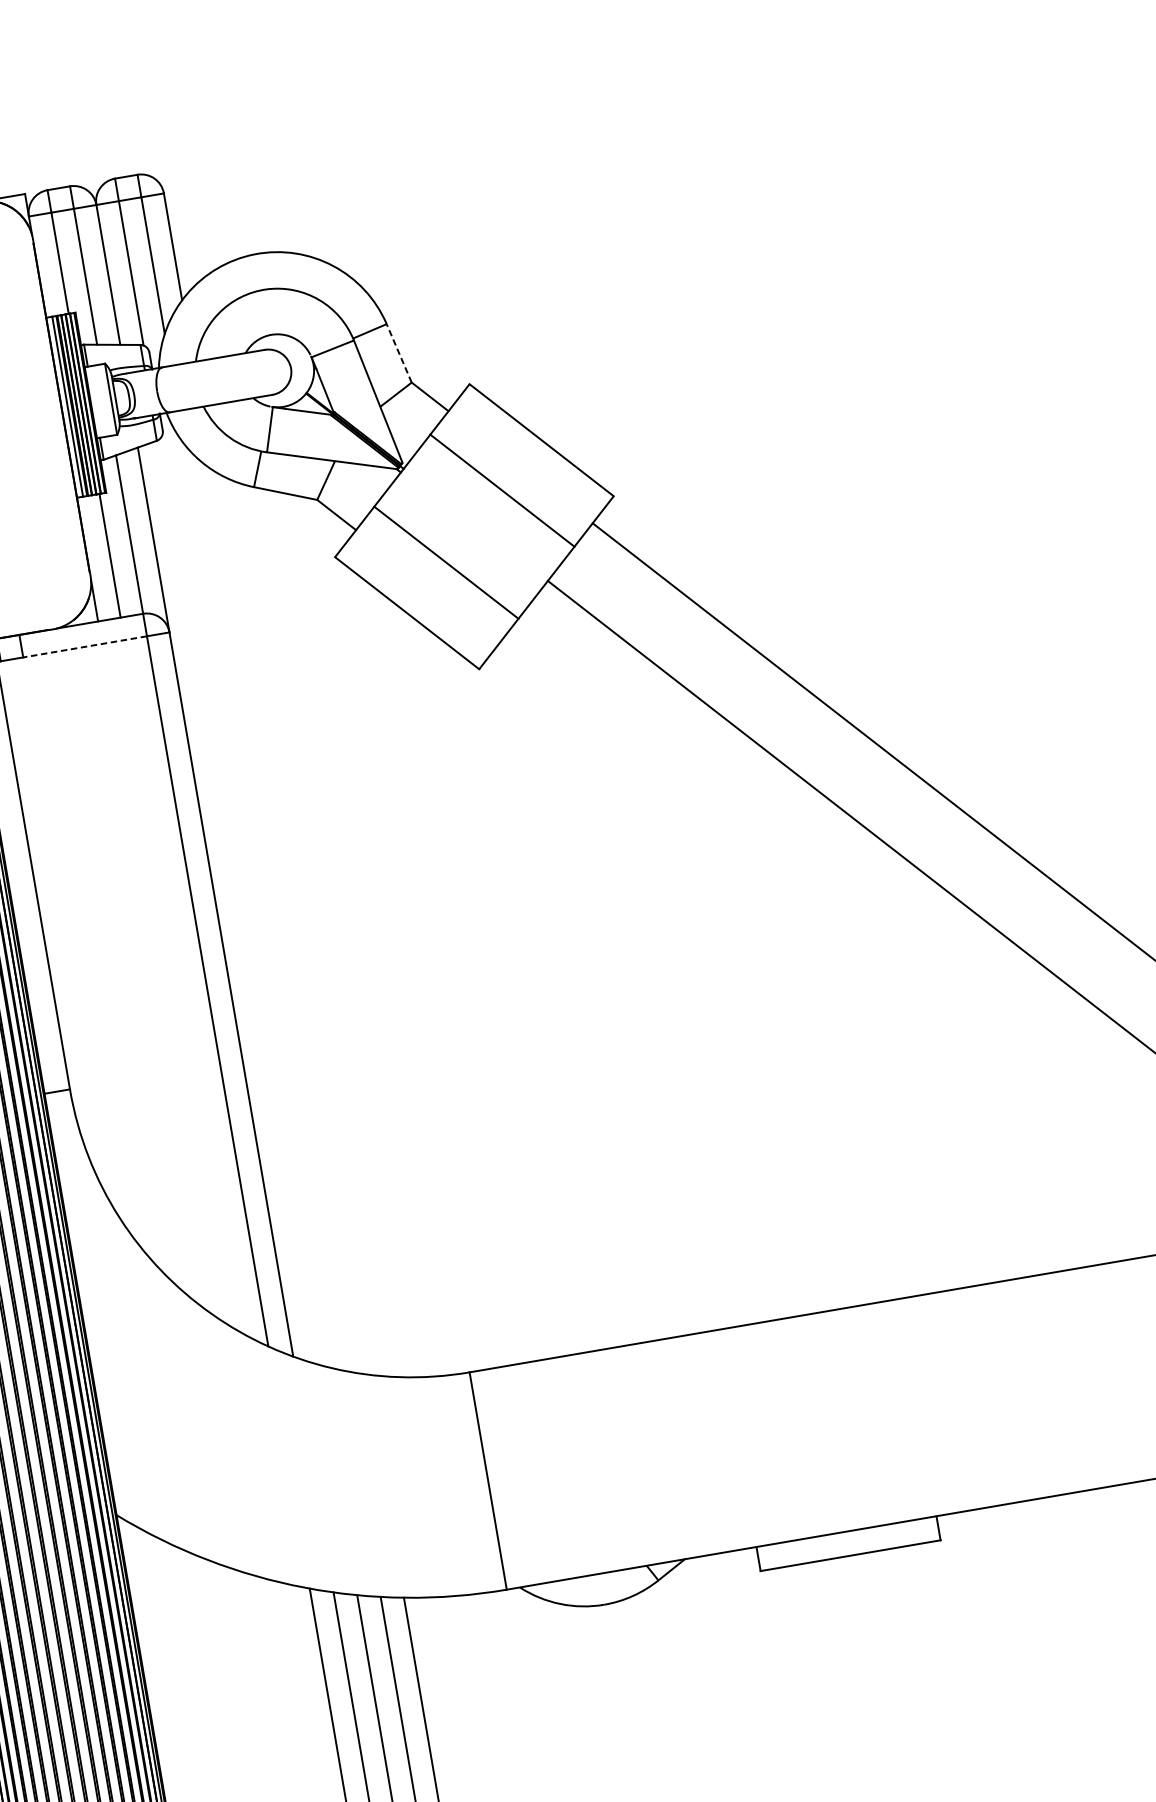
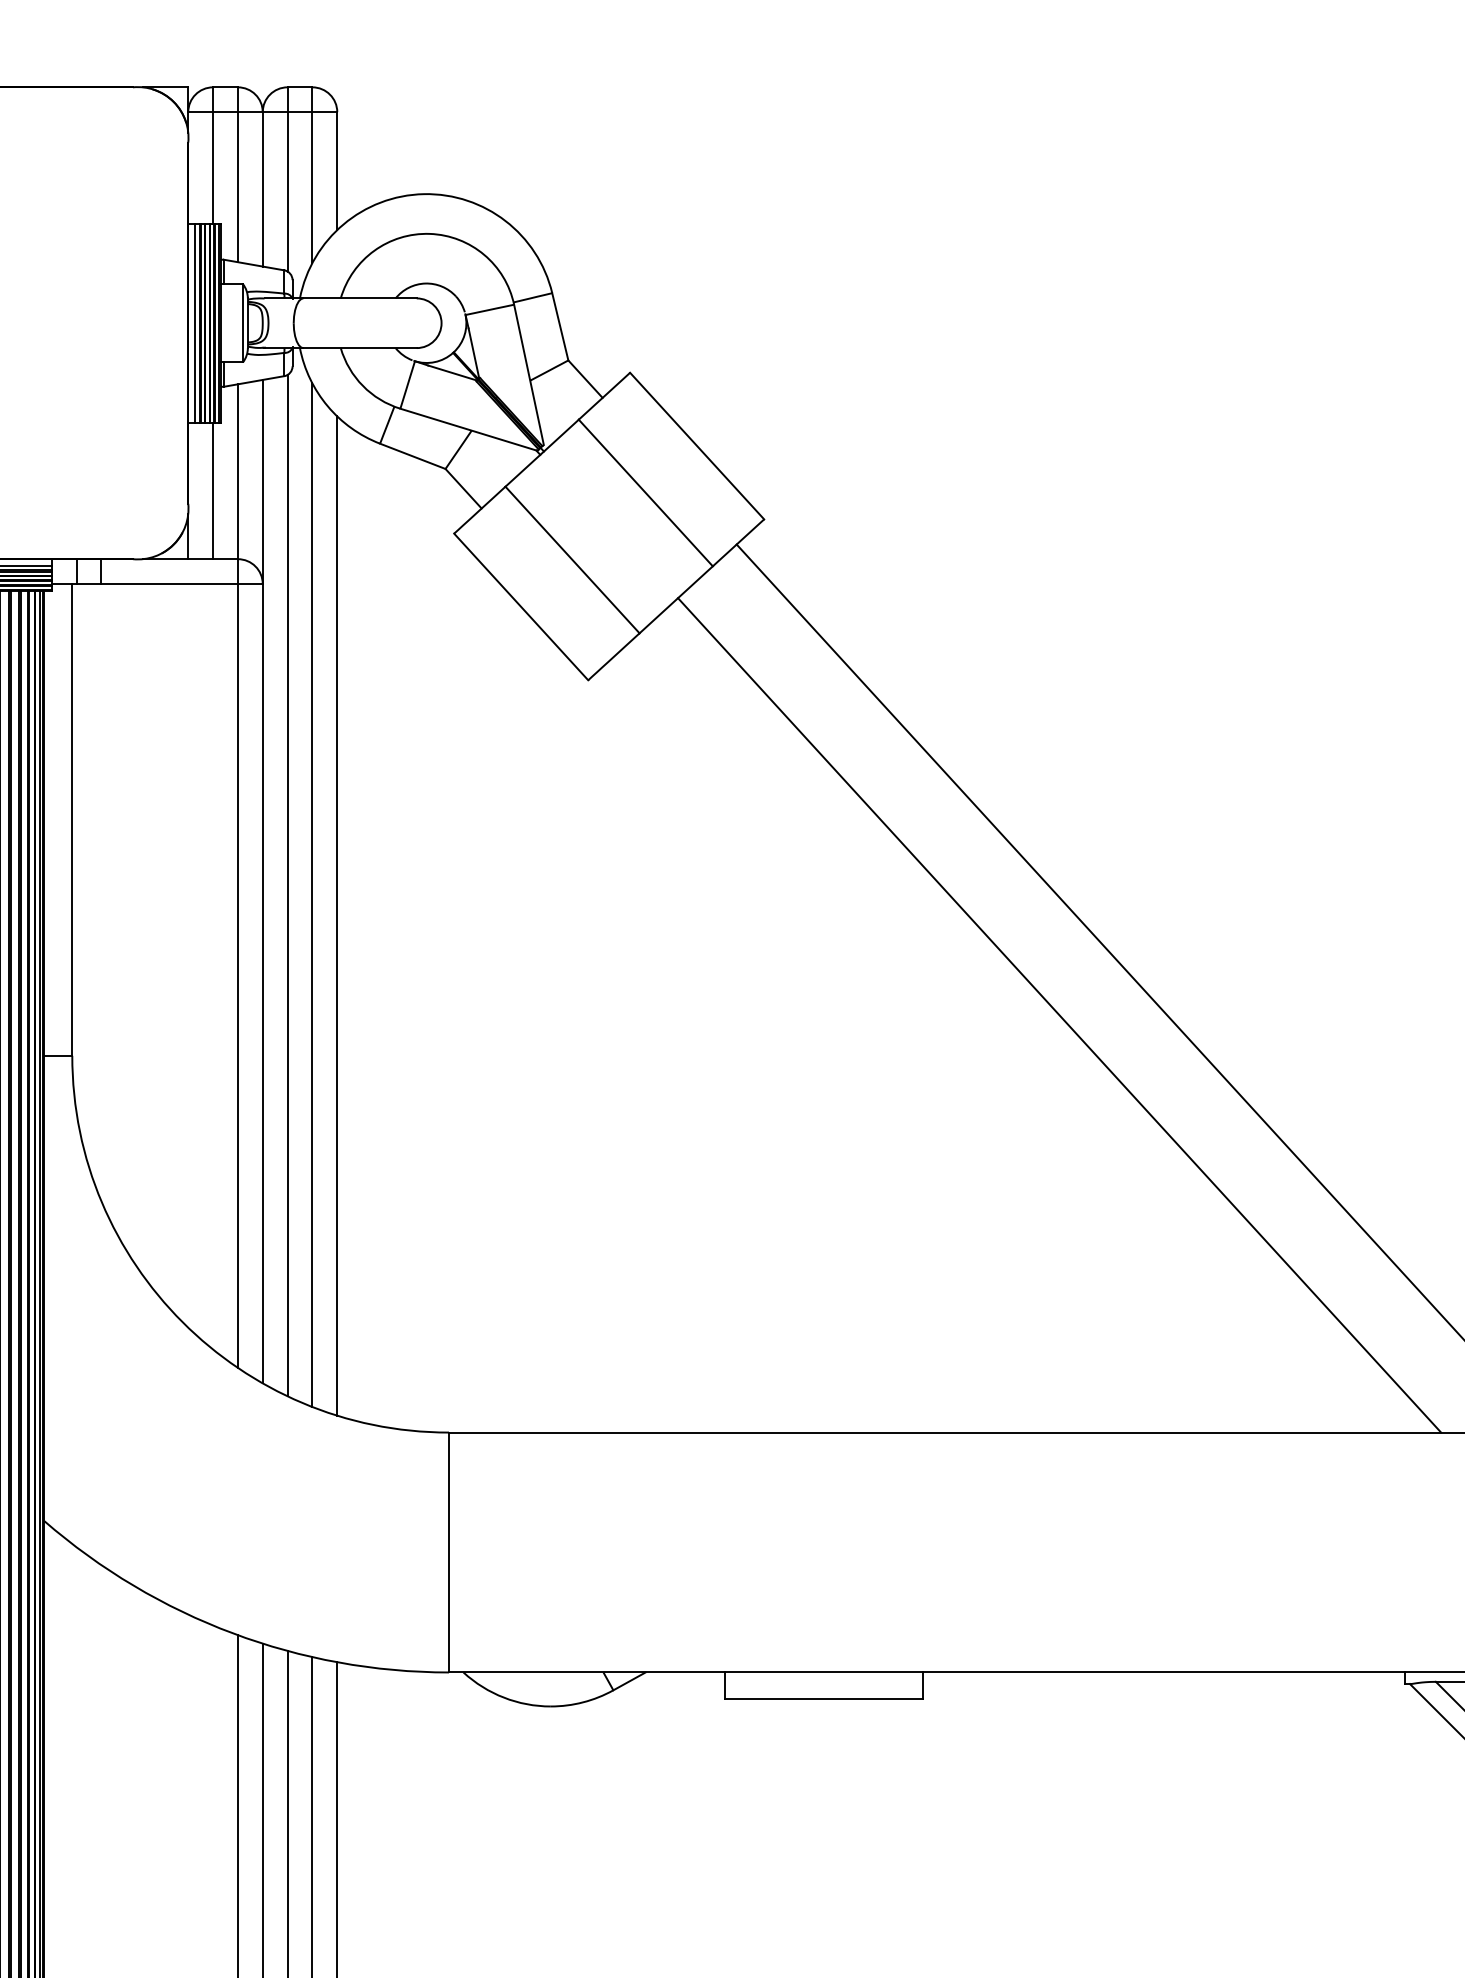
line: (399, 353) -> (560, 326), dashed -> solid
line: (85, 647) -> (169, 584), dashed -> solid
line: (238, 901) -> (287, 885), added
line: (262, 906) -> (312, 894), added
line: (288, 921) -> (337, 915), added

